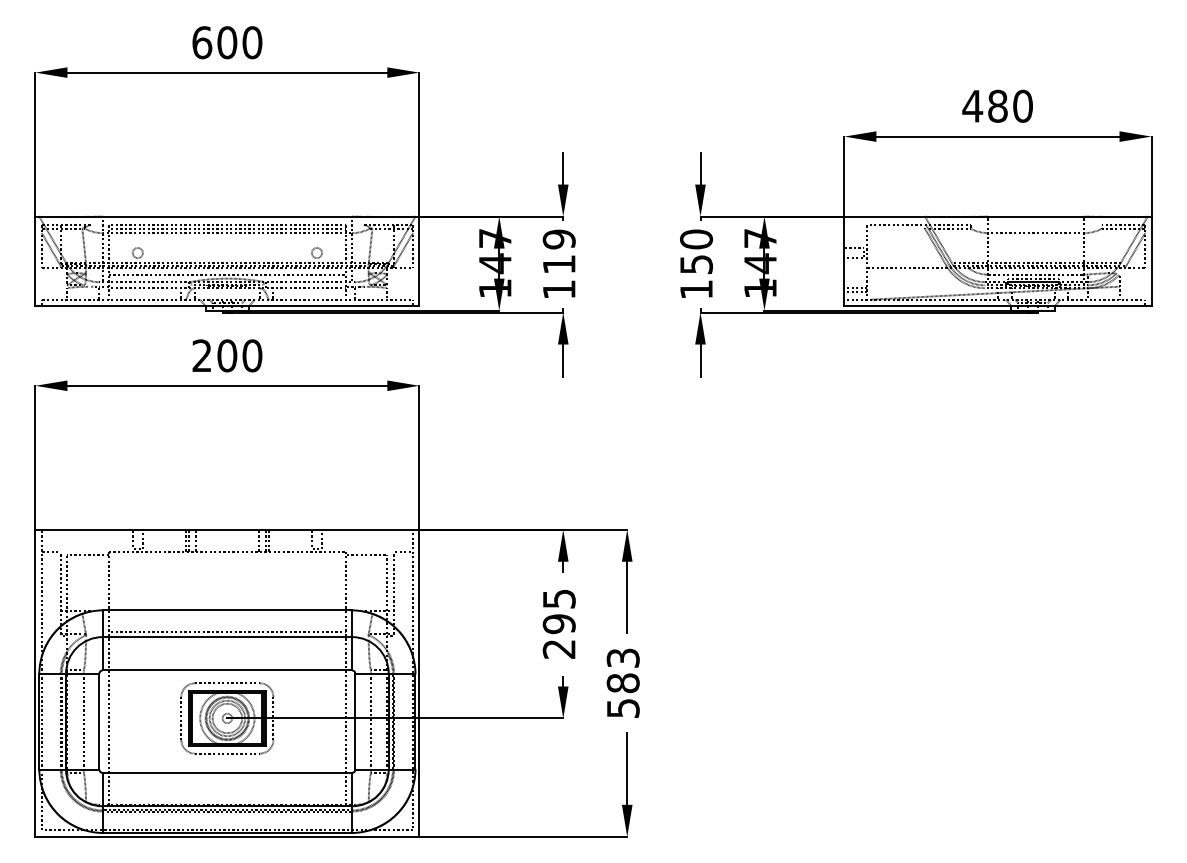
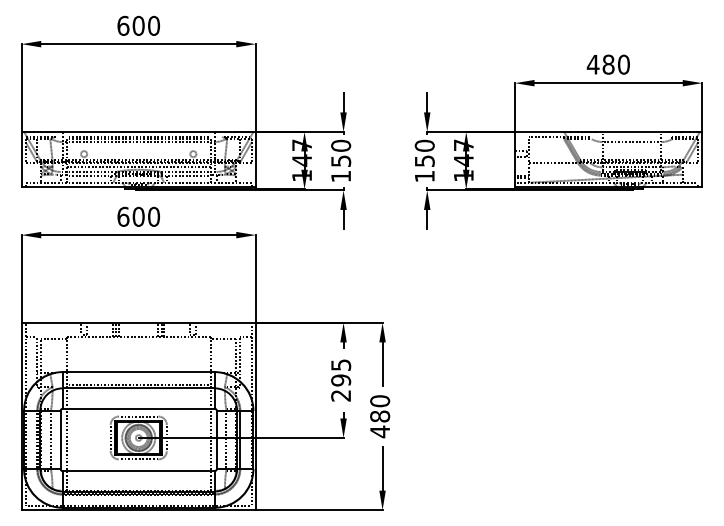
text: (559, 250) -> (341, 152), 119 -> 150
text: (202, 355) -> (123, 216), 200 -> 600
text: (623, 683) -> (380, 416), 583 -> 480

